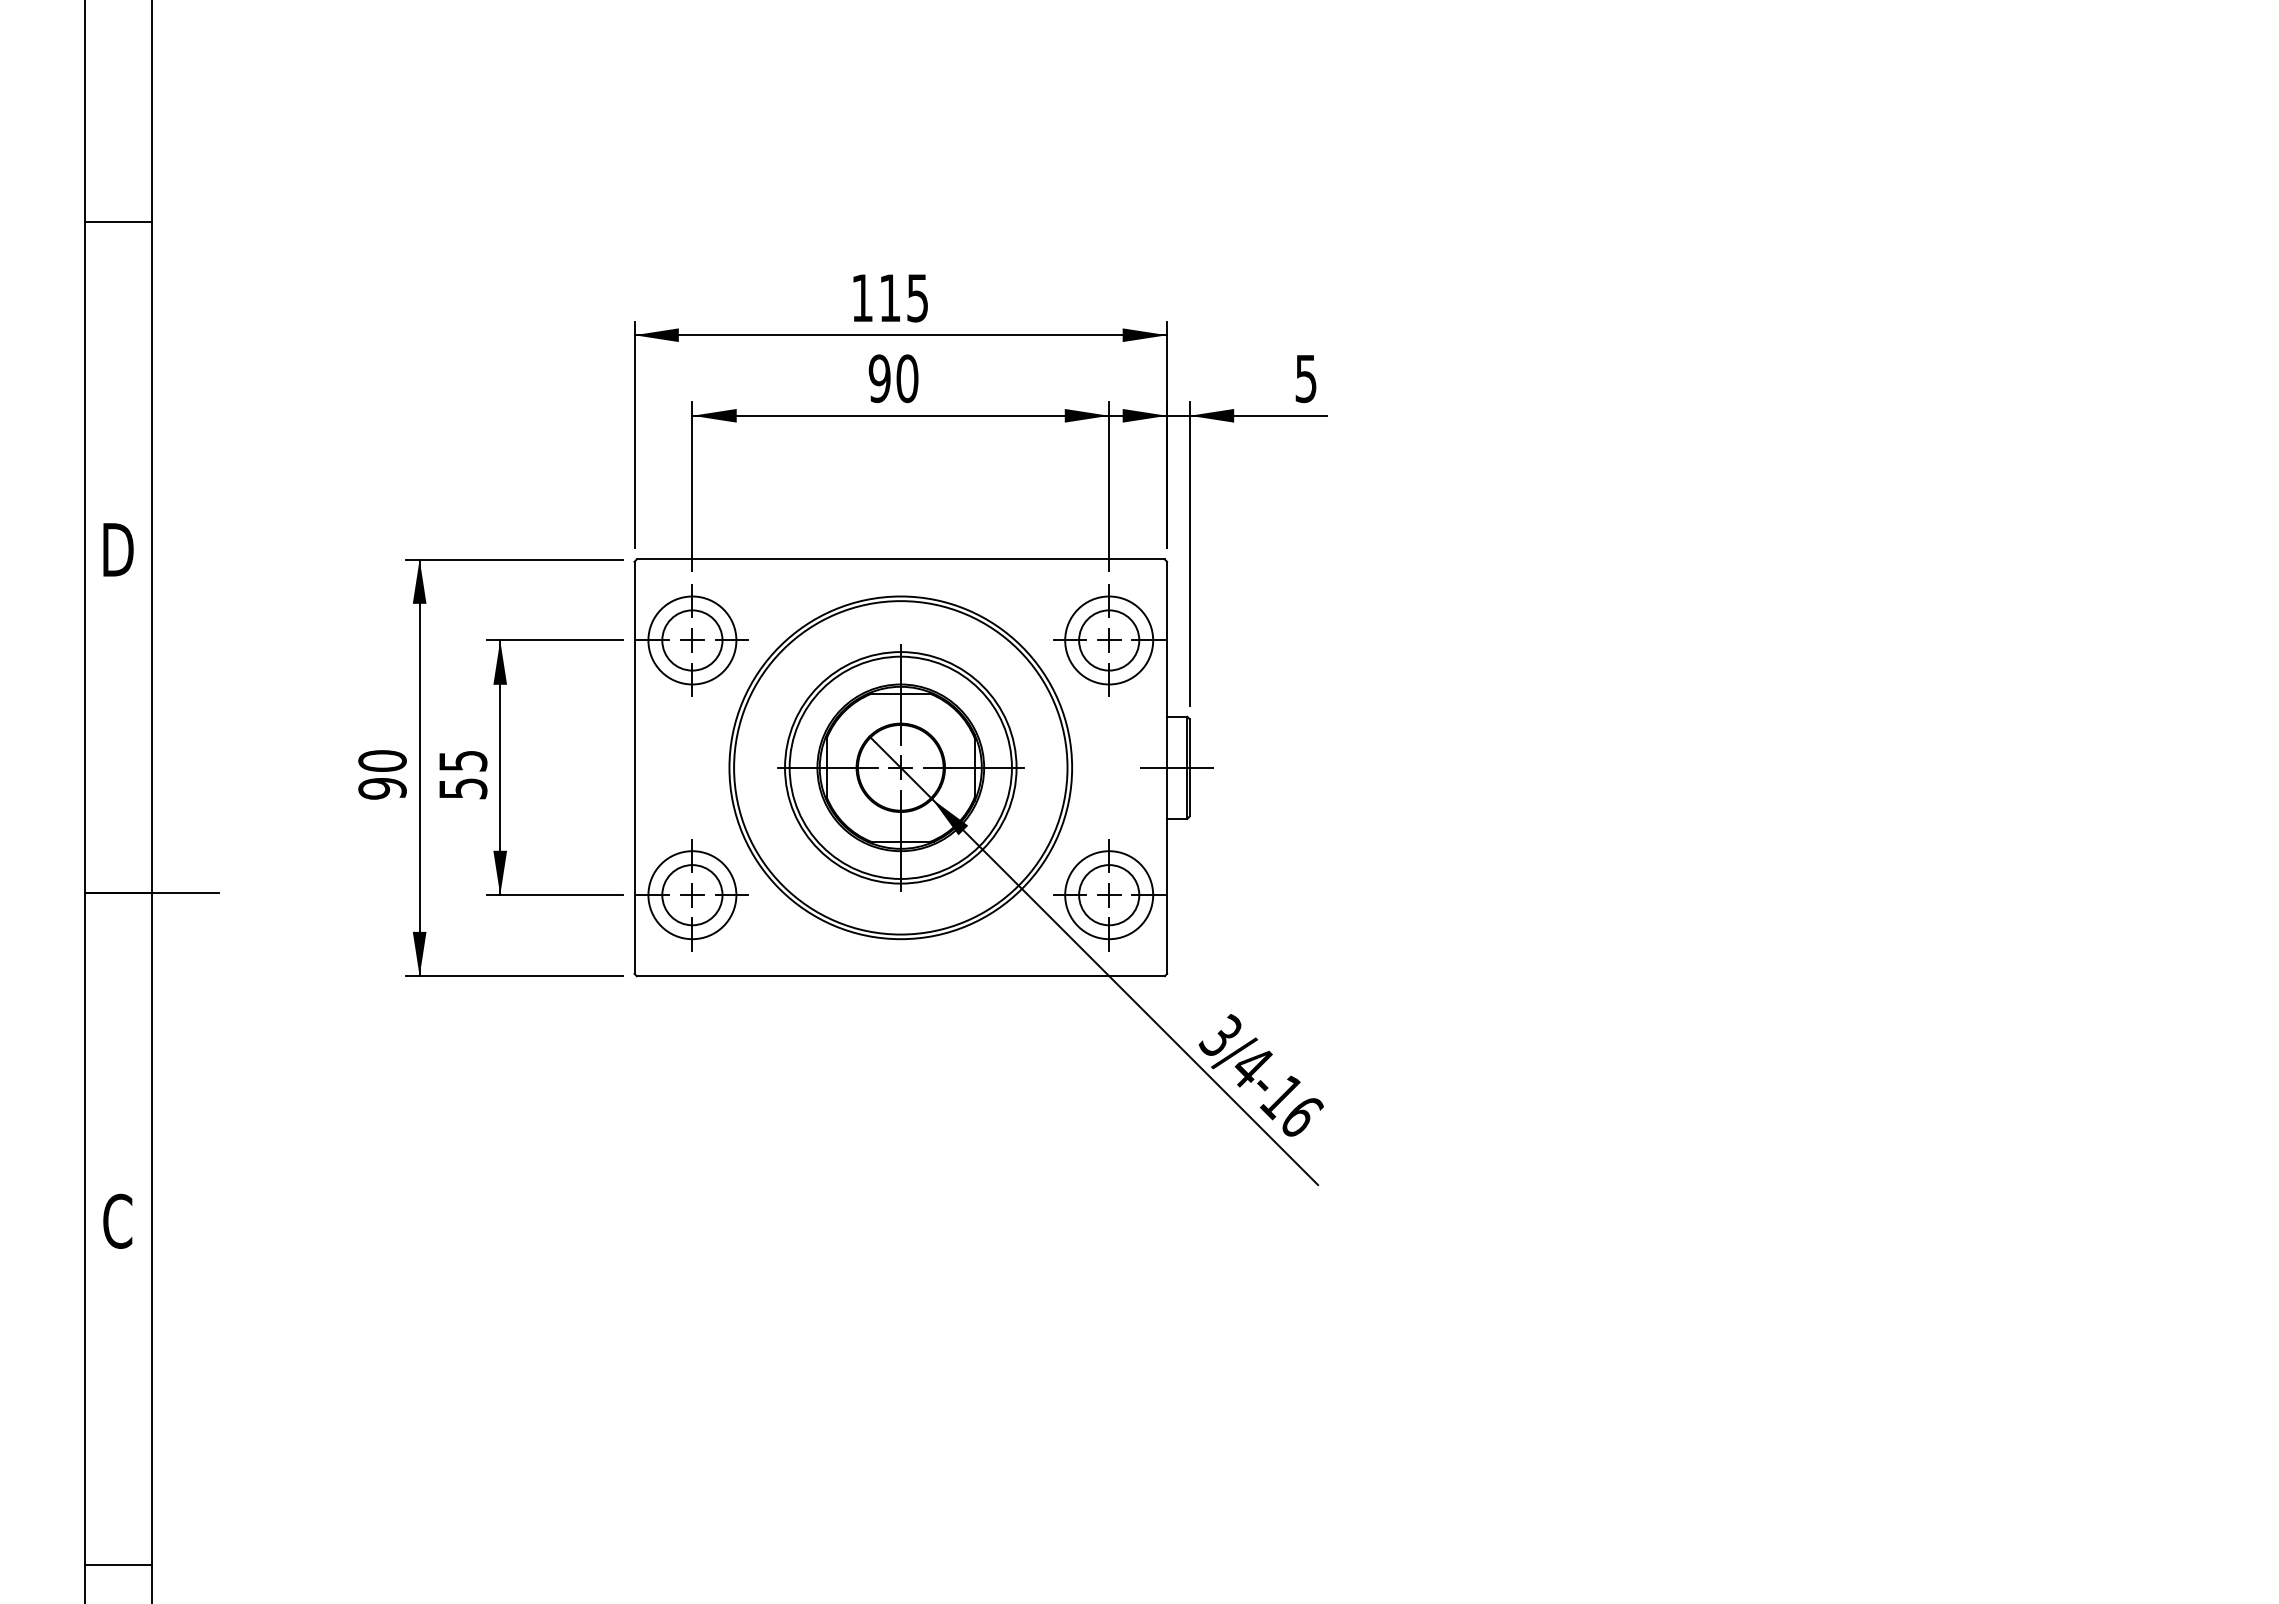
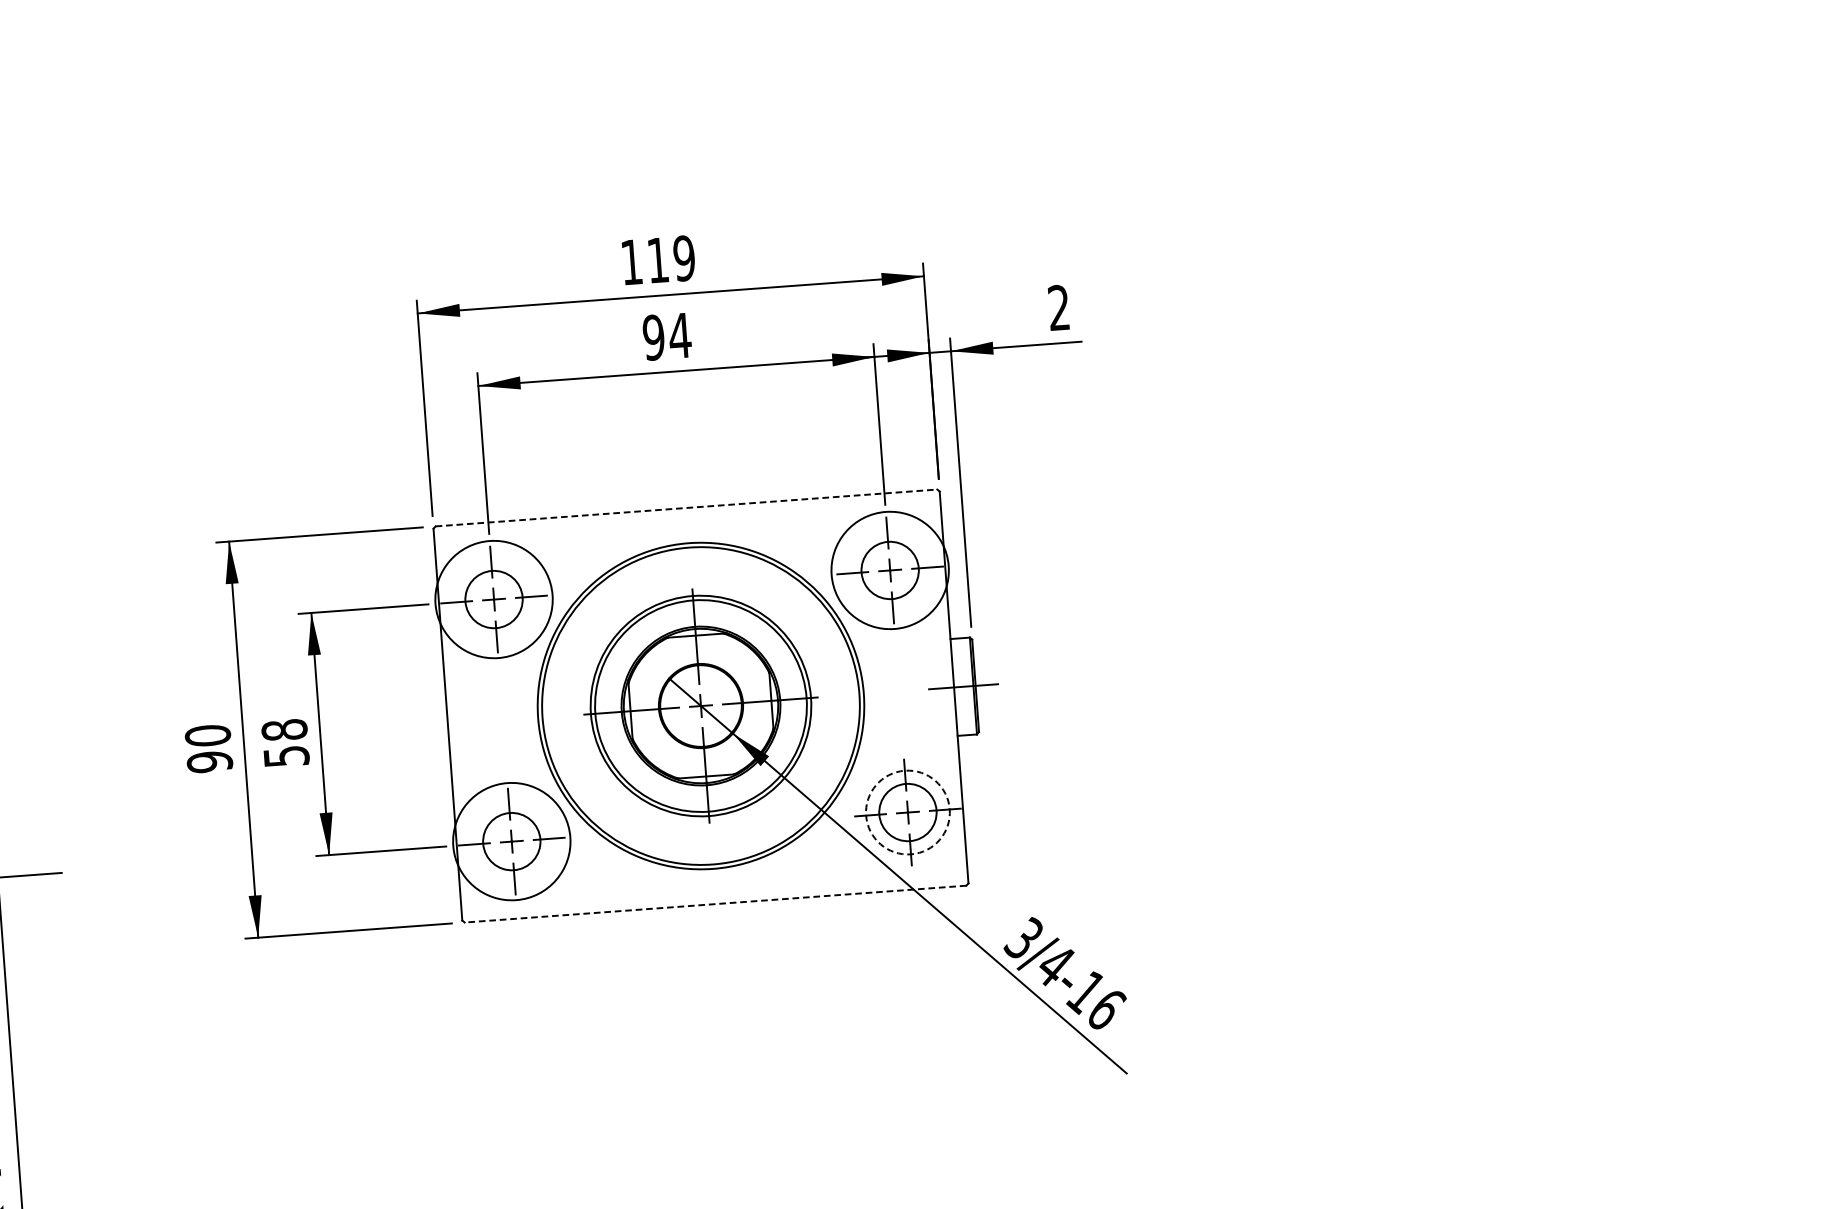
text: (917, 297) -> (684, 257), 115 -> 119
text: (906, 378) -> (679, 335), 90 -> 94
text: (1305, 378) -> (1058, 307), 5 -> 2
line: (900, 559) -> (686, 508), solid -> dashed
circle: (692, 640) -> (494, 599), size x1.4
circle: (1109, 640) -> (890, 570), size x1.4
text: (462, 760) -> (283, 729), 55 -> 58
circle: (692, 895) -> (511, 841), size x1.4
circle: (1109, 895) -> (908, 812), solid -> dashed
line: (900, 976) -> (715, 904), solid -> dashed

